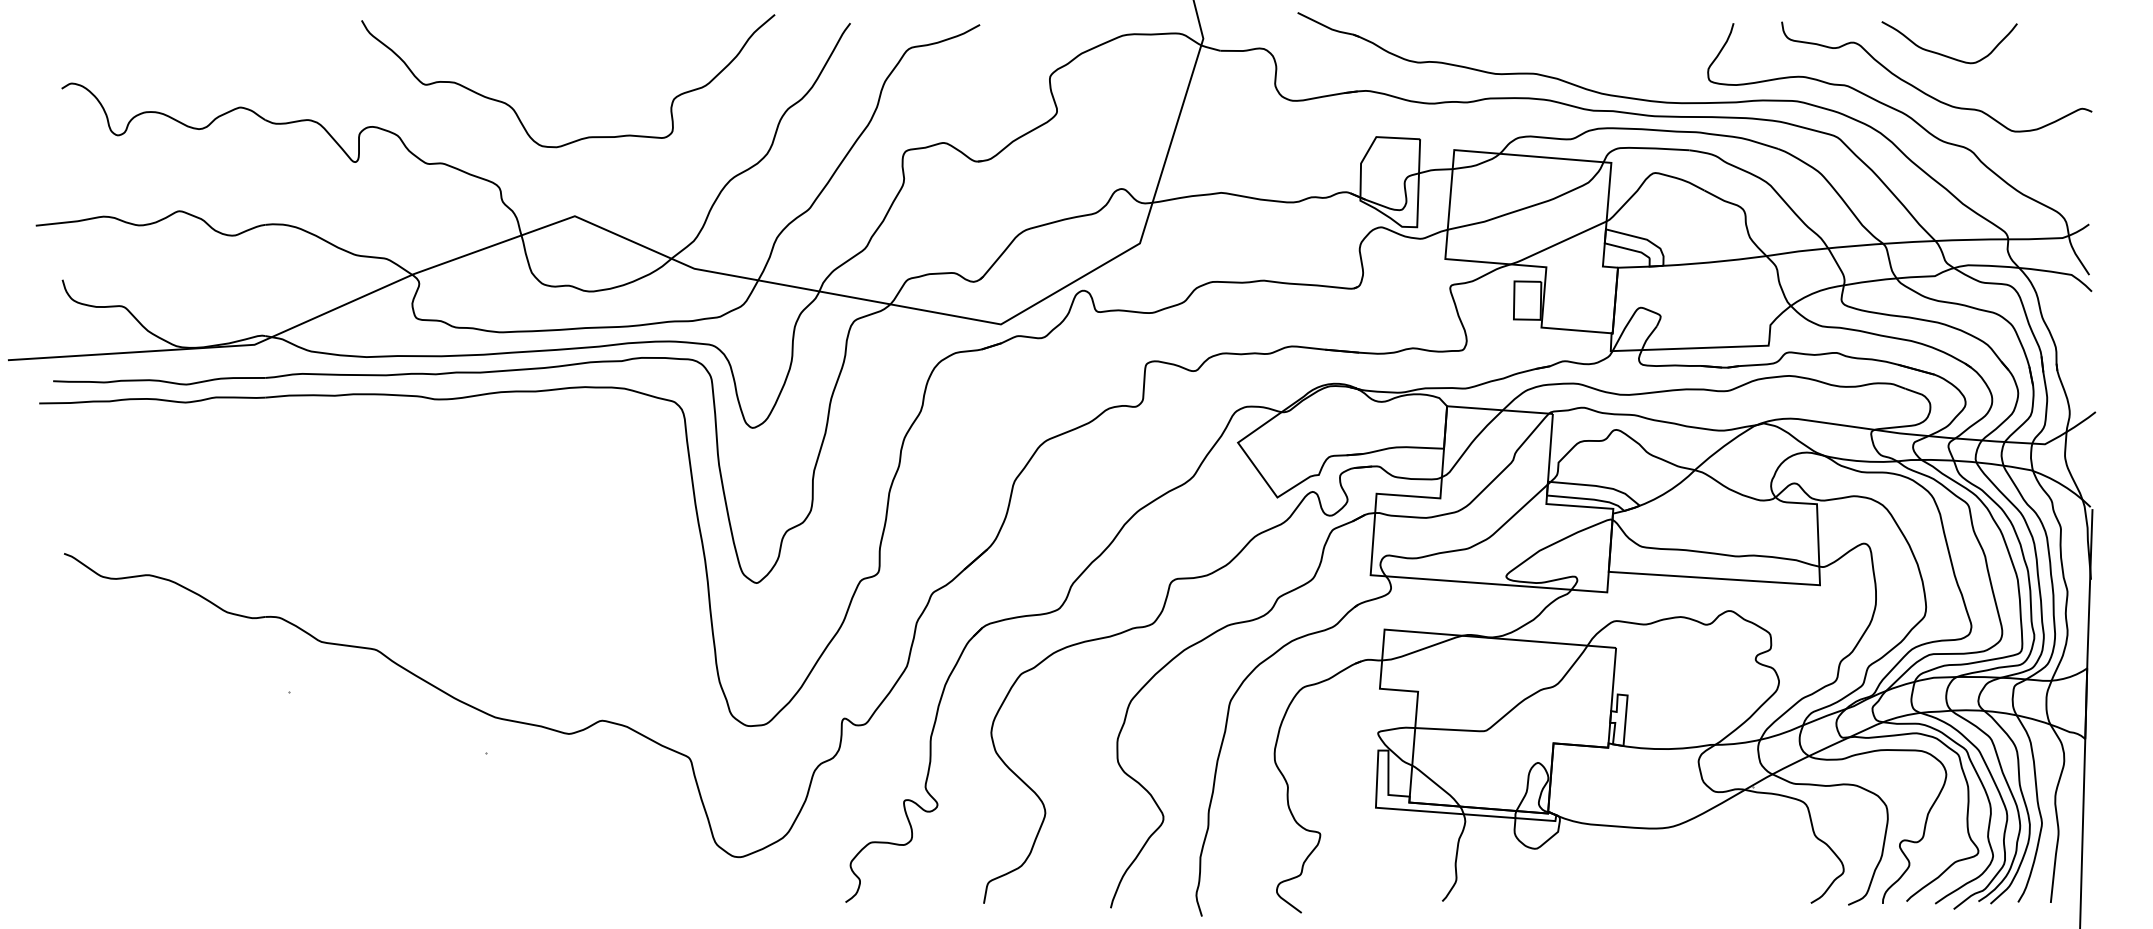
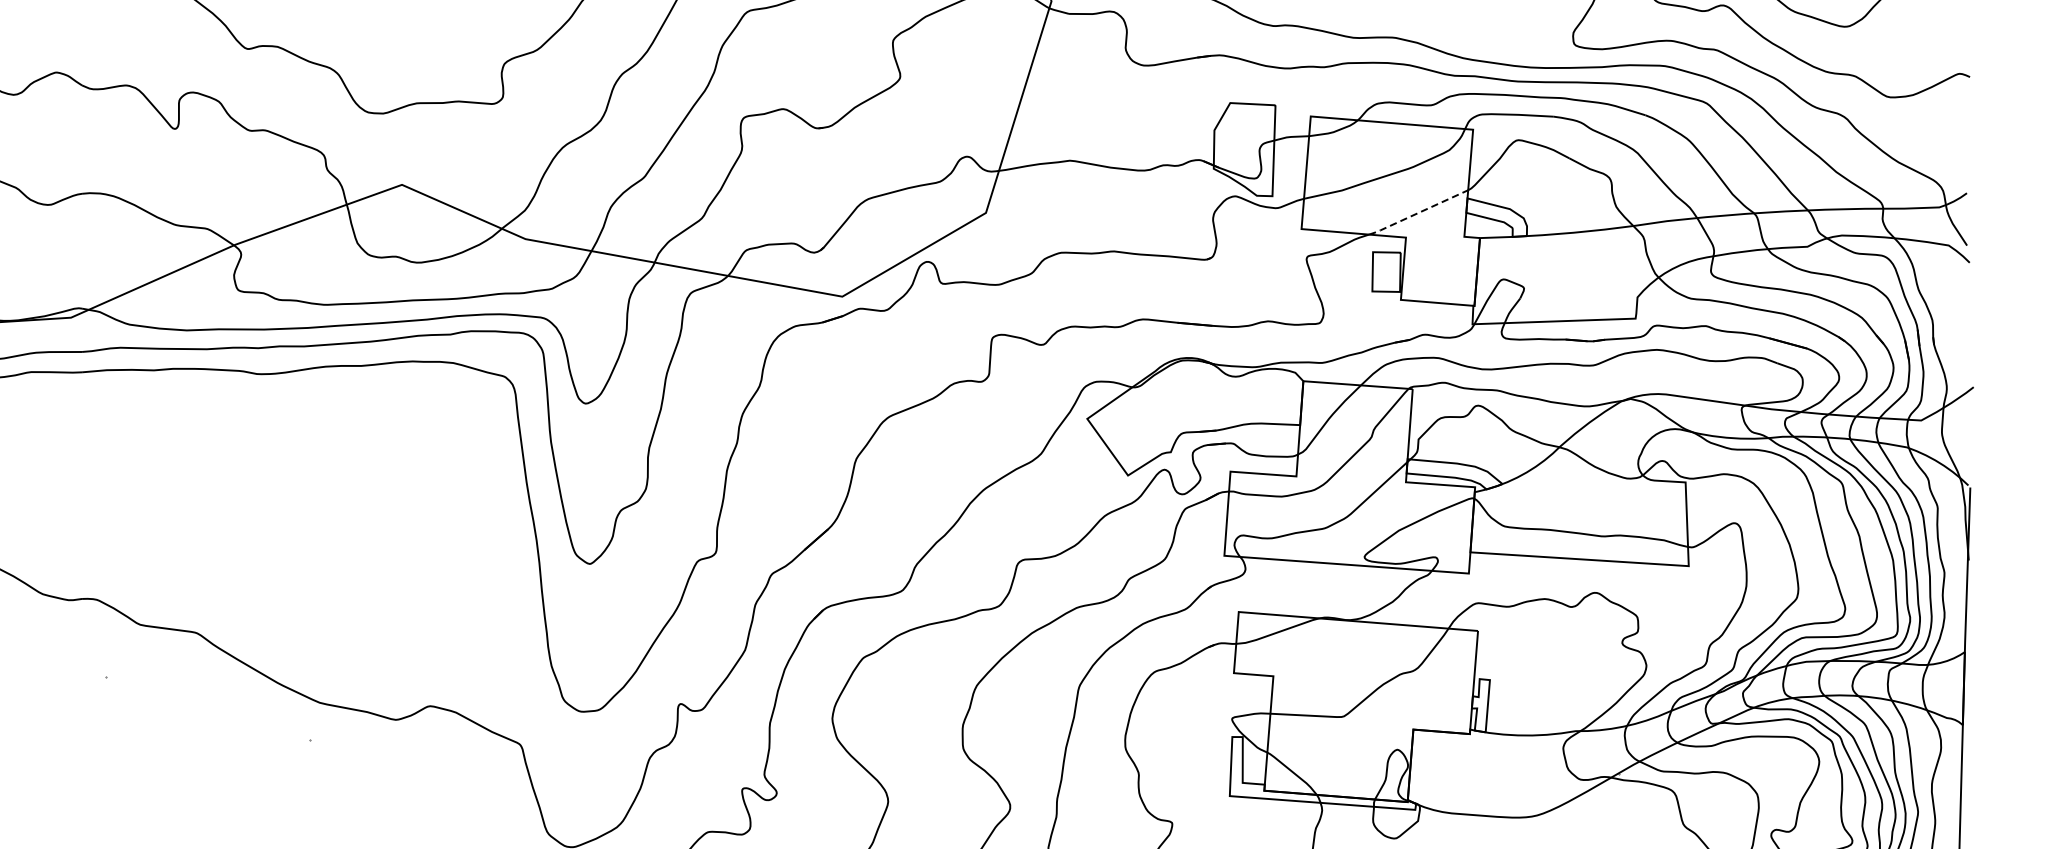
line: (1557, 243) -> (1417, 213), solid -> dashed

